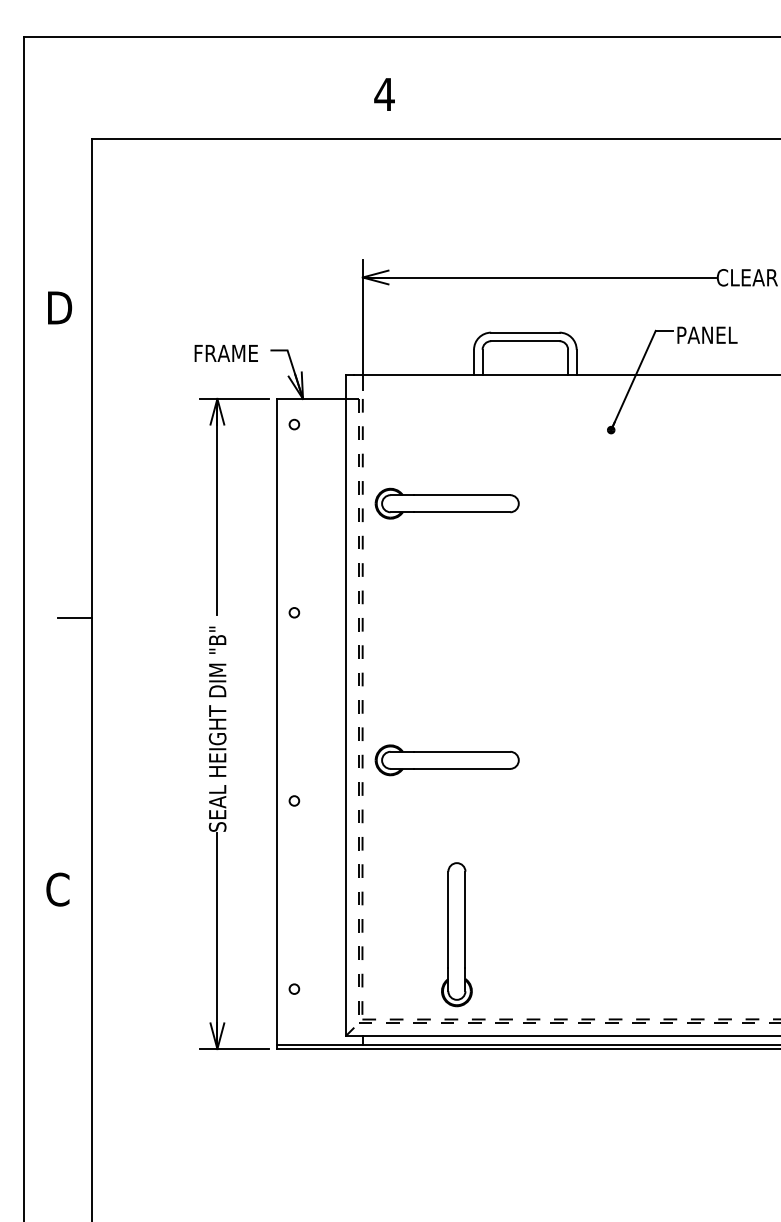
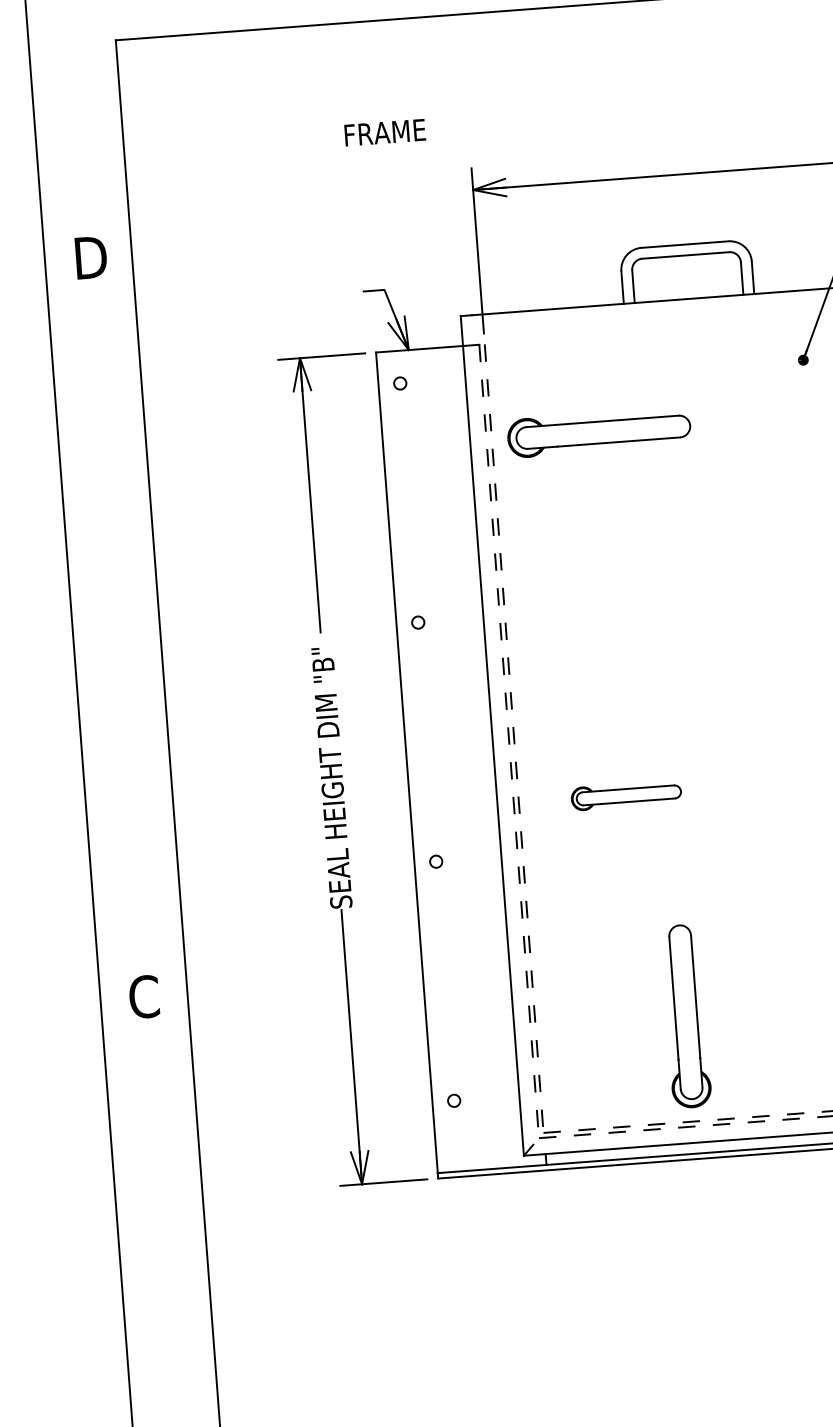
text: (225, 353) -> (384, 132), moved
part: (446, 503) -> (598, 432), moved
line: (74, 618) -> (139, 650), removed
part: (446, 760) -> (625, 795), size x0.6
part: (456, 934) -> (685, 1016), moved

